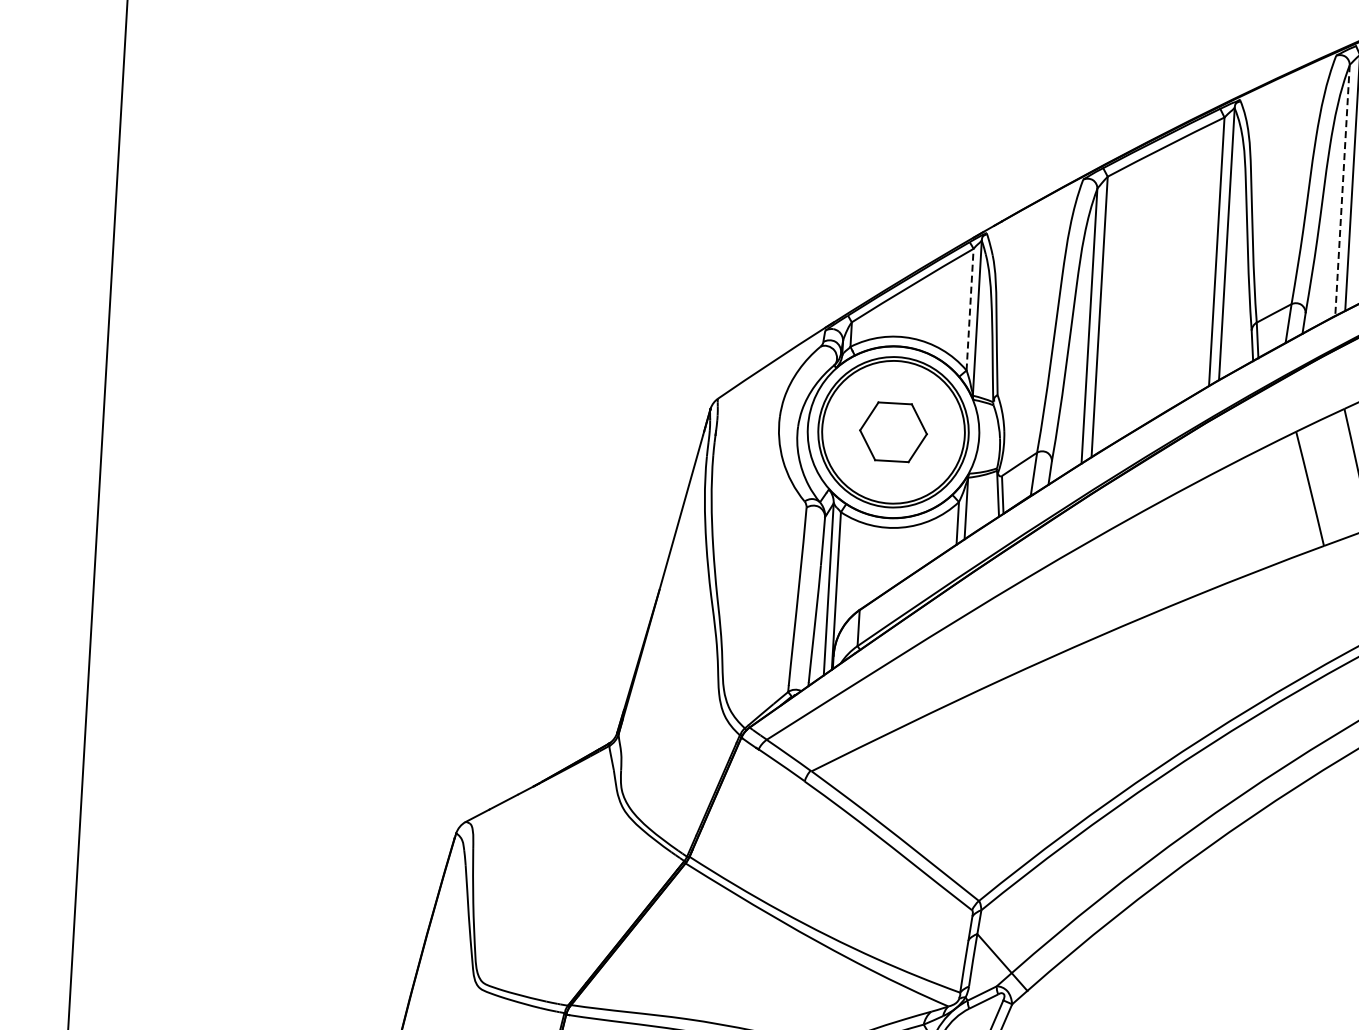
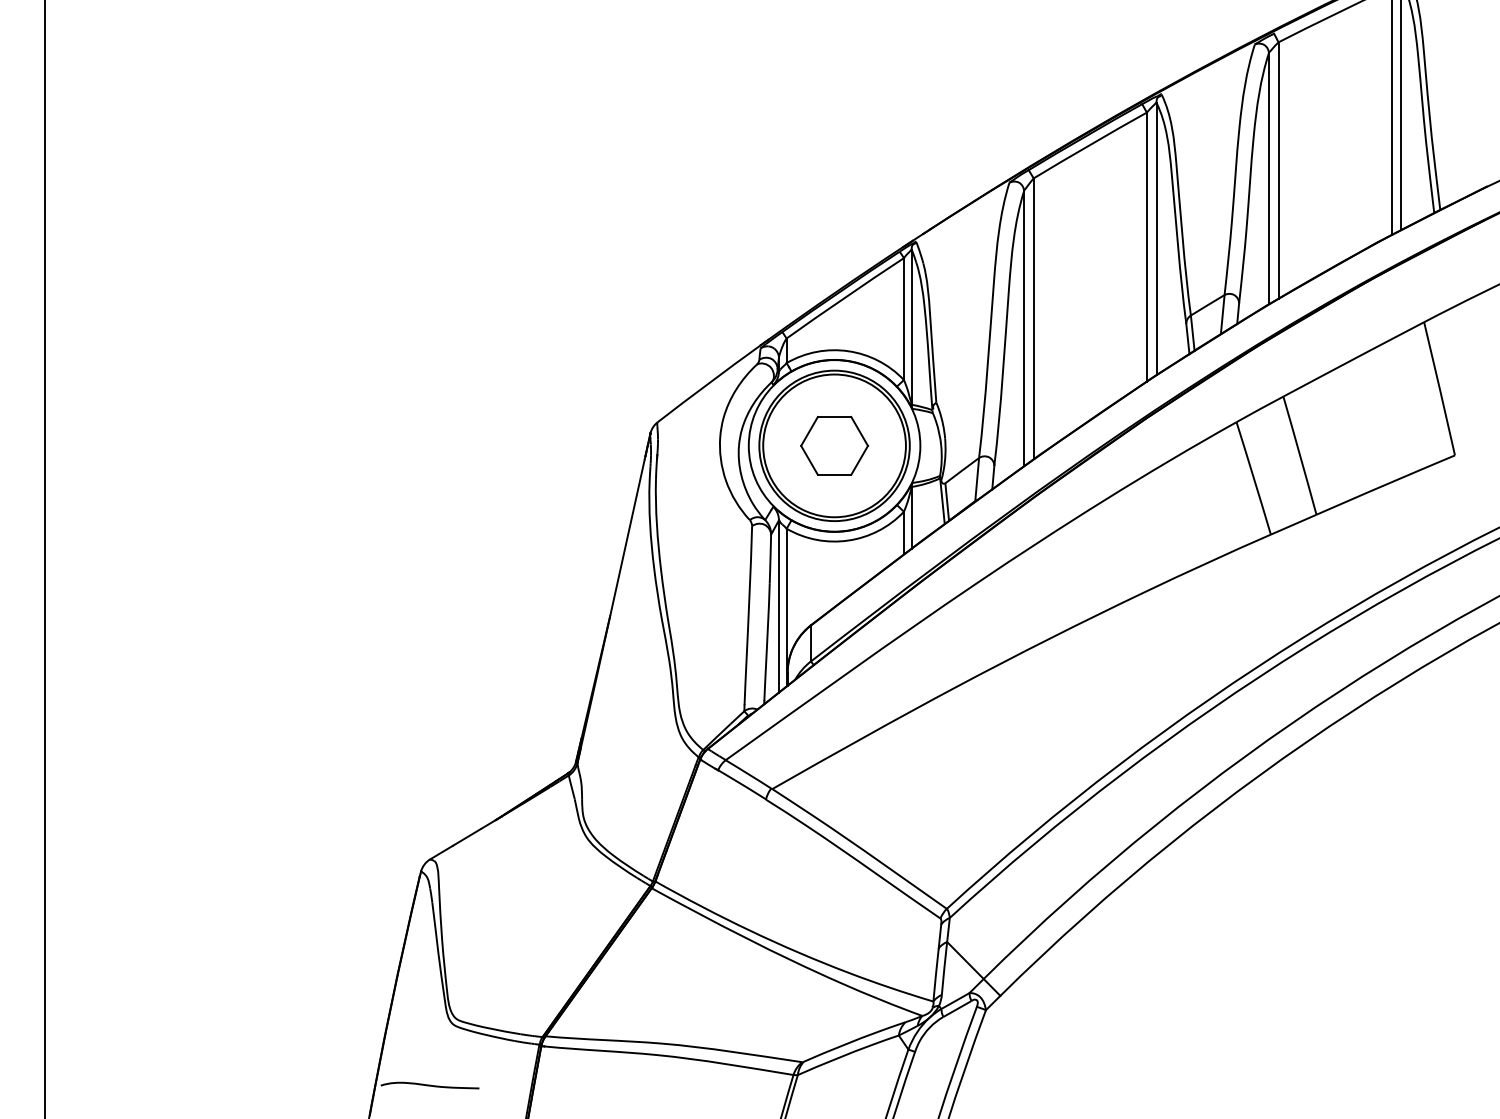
line: (1342, 190) -> (1268, 178), dashed -> solid
line: (969, 310) -> (903, 319), dashed -> solid

